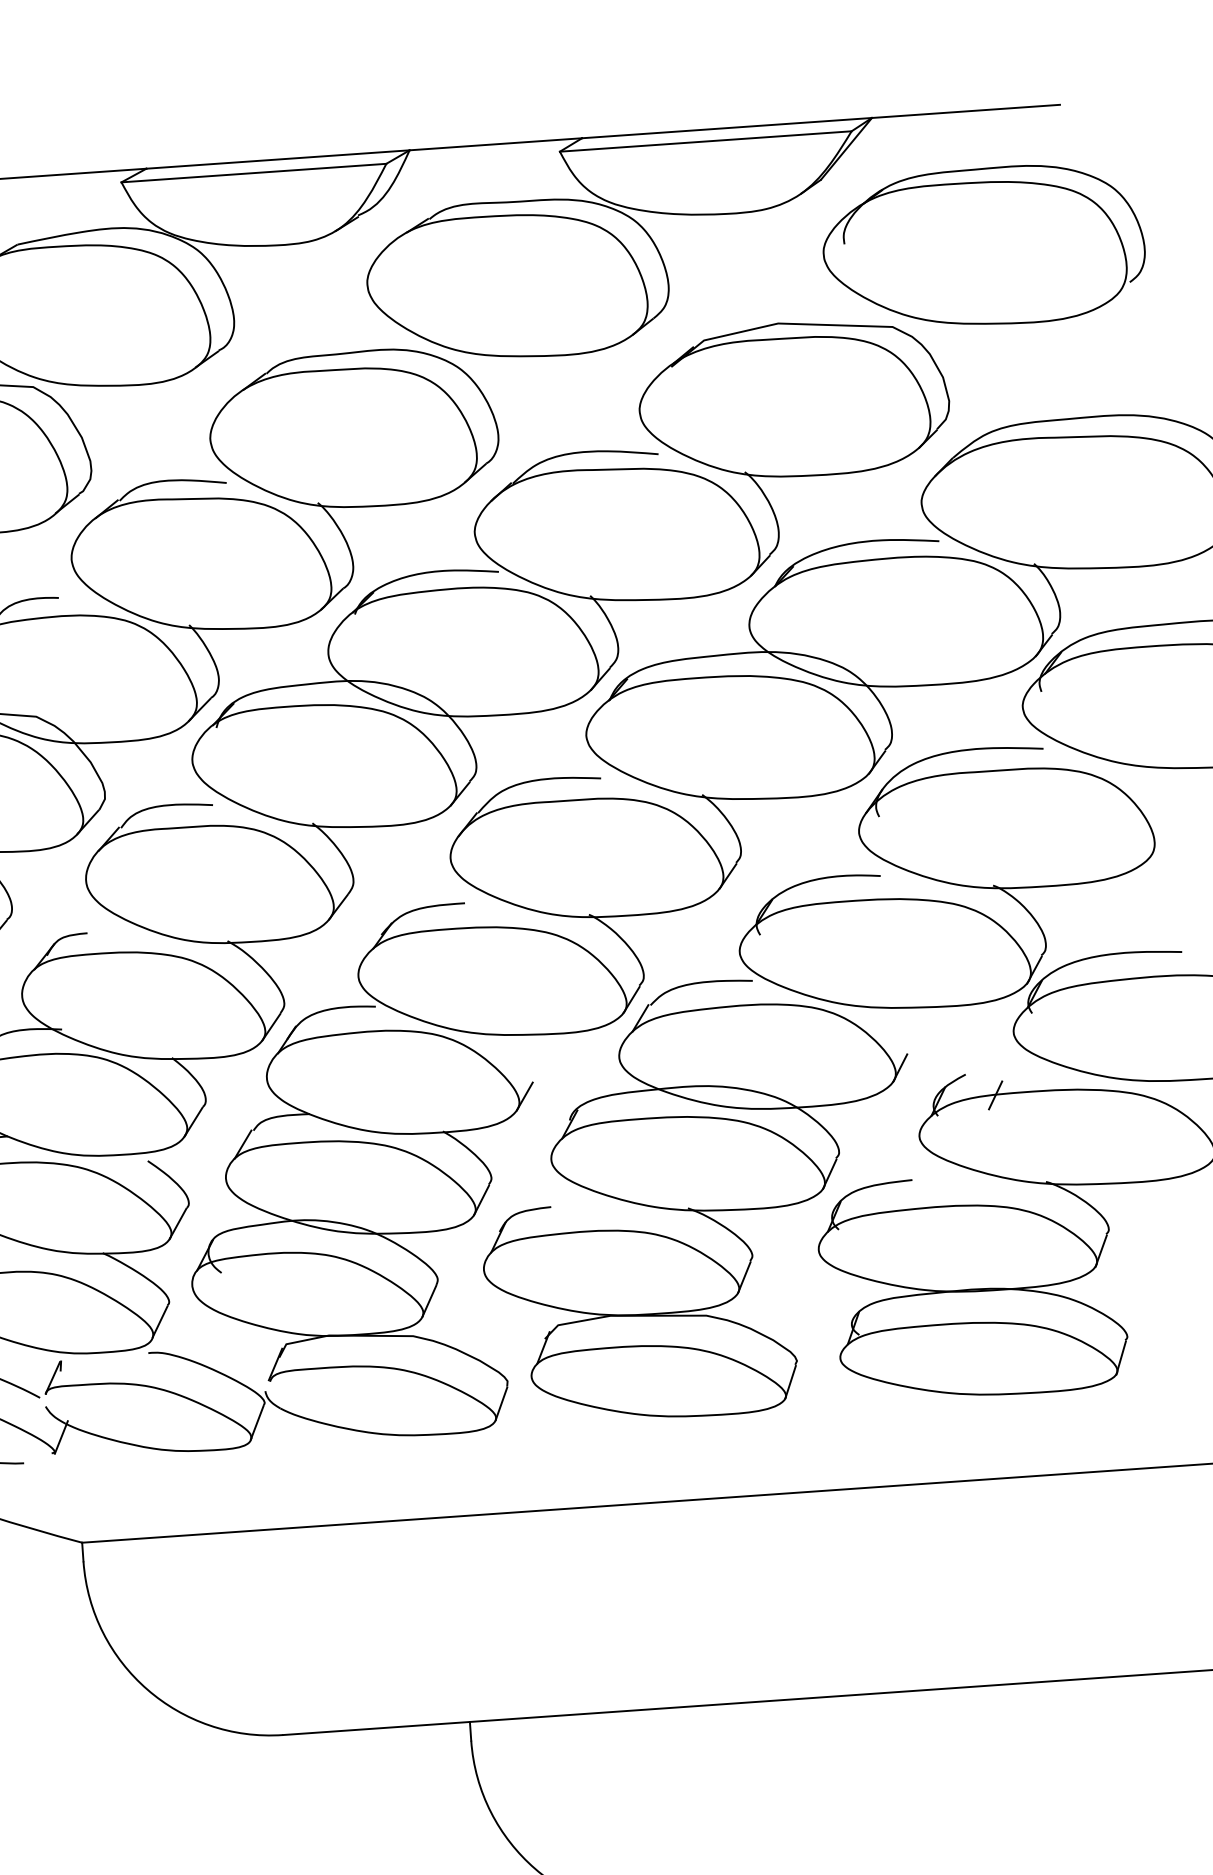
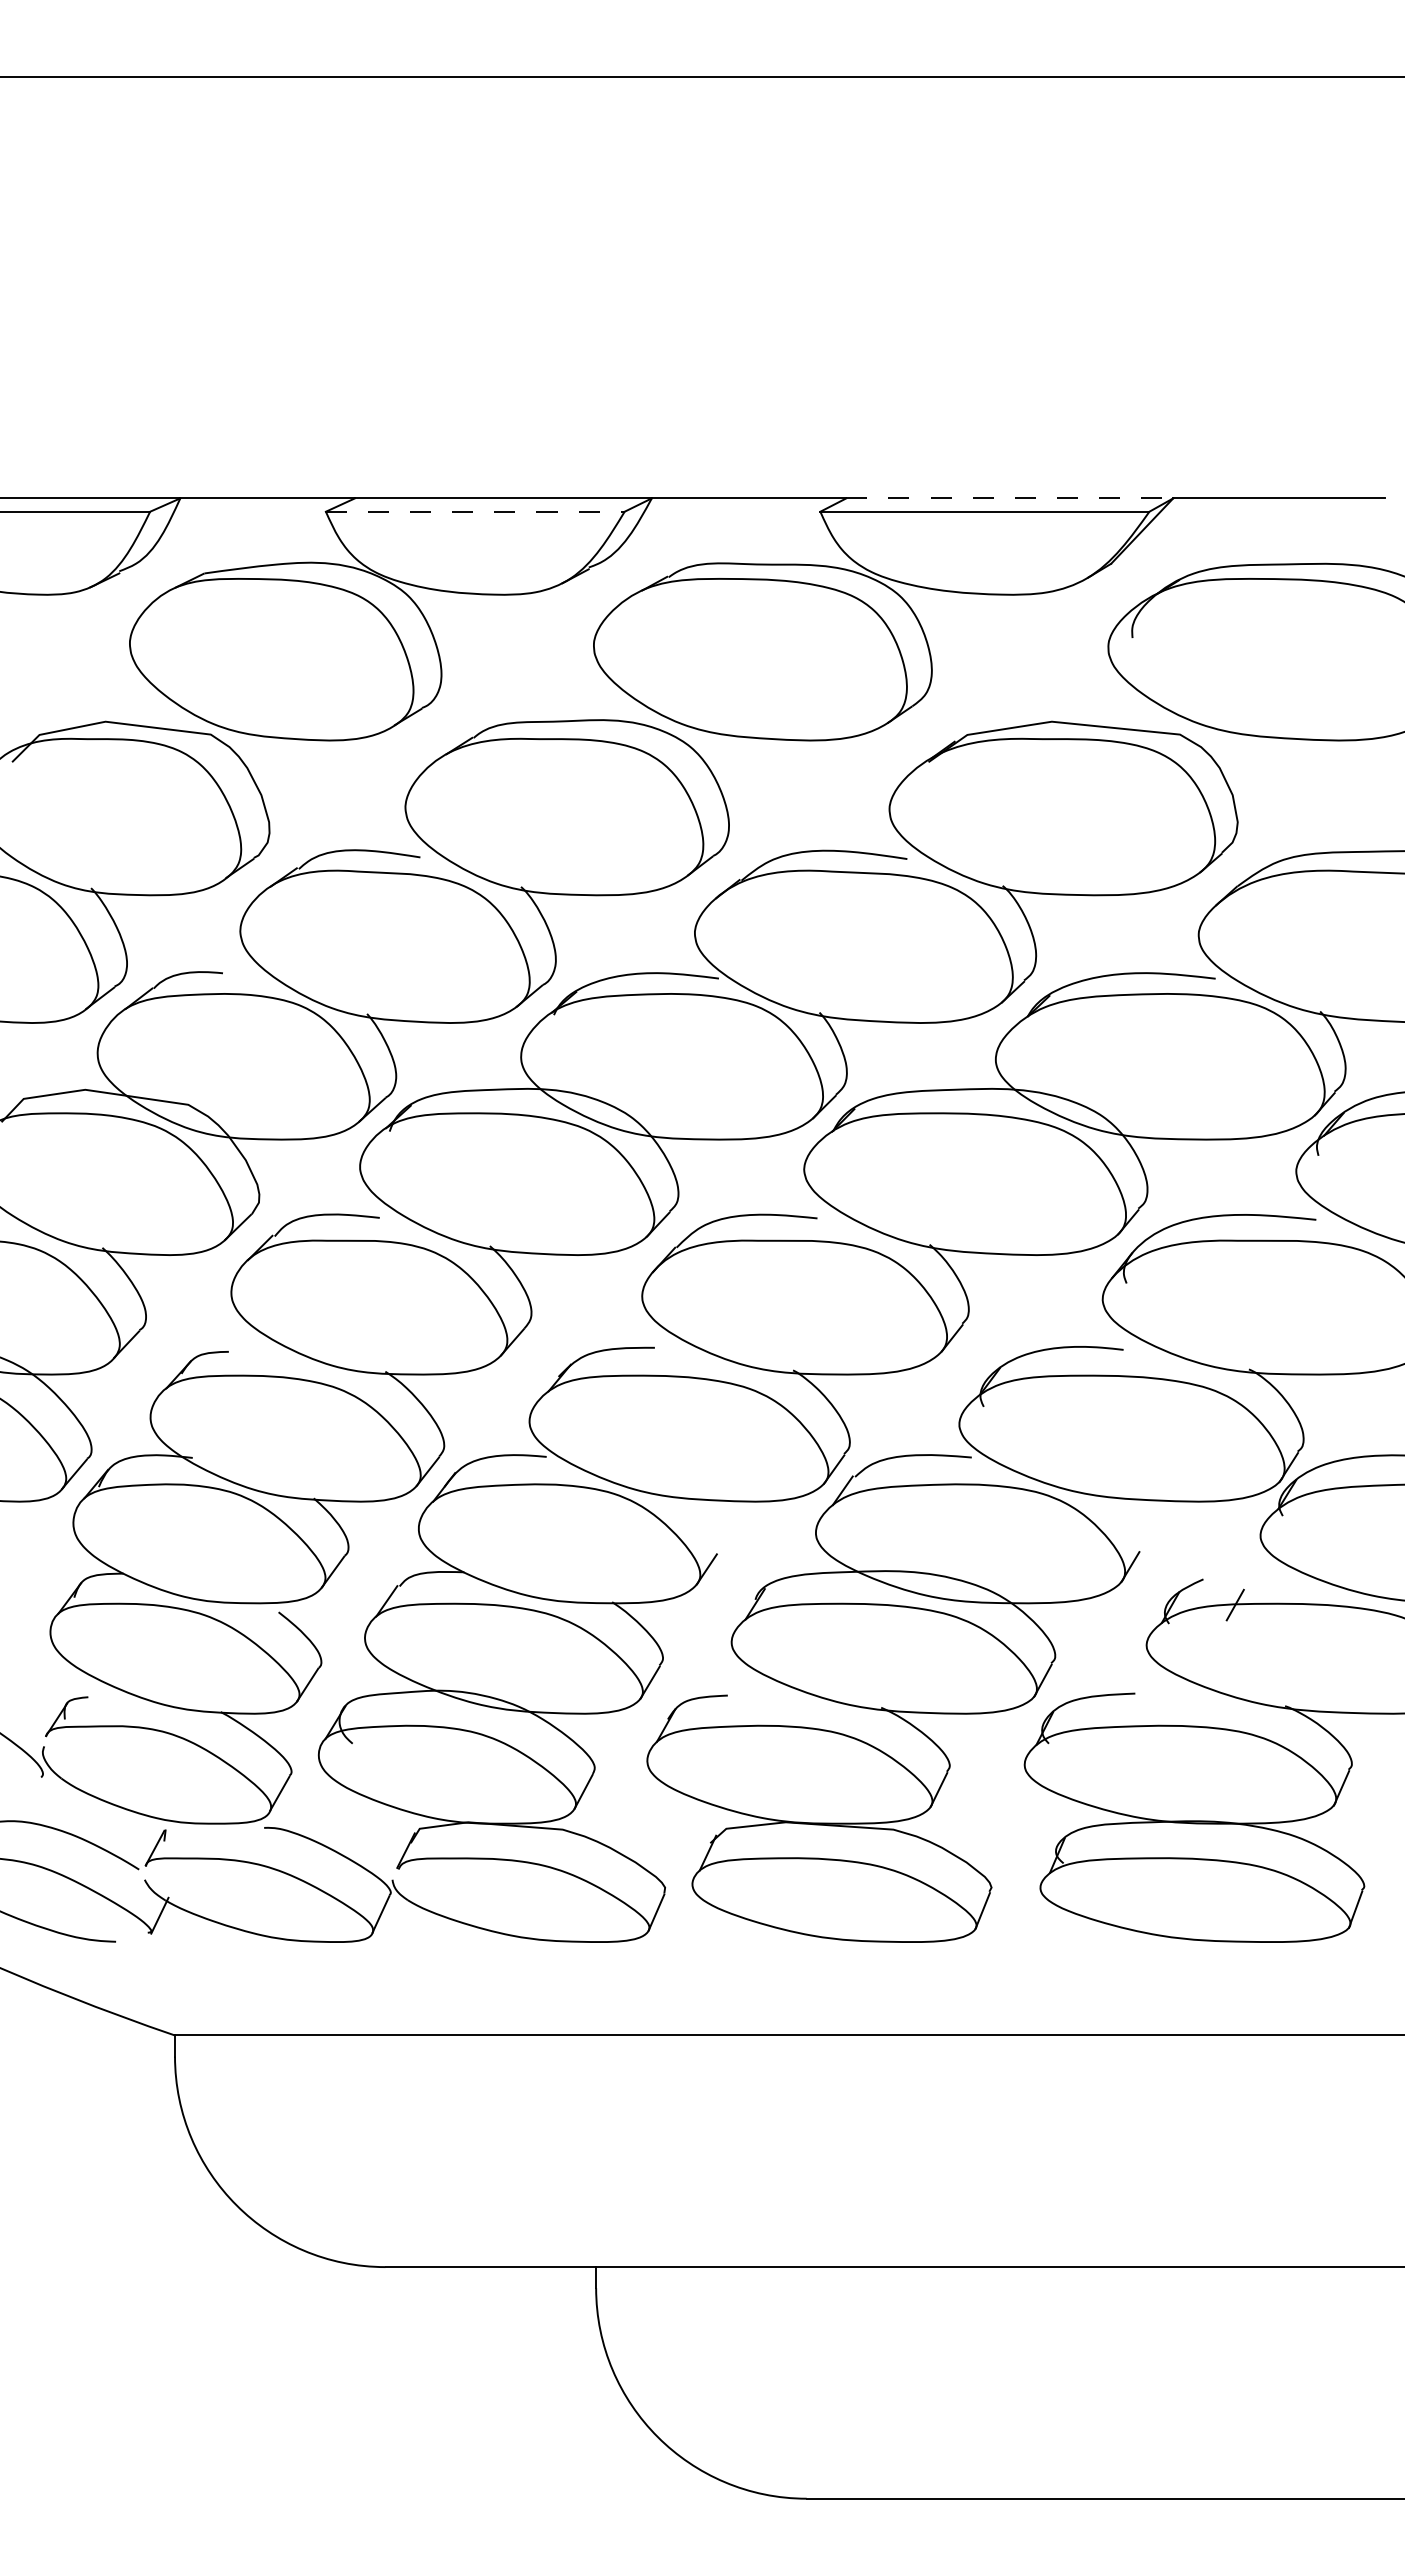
line: (727, 128) -> (1010, 498), solid -> dashed
line: (254, 172) -> (475, 511), solid -> dashed

